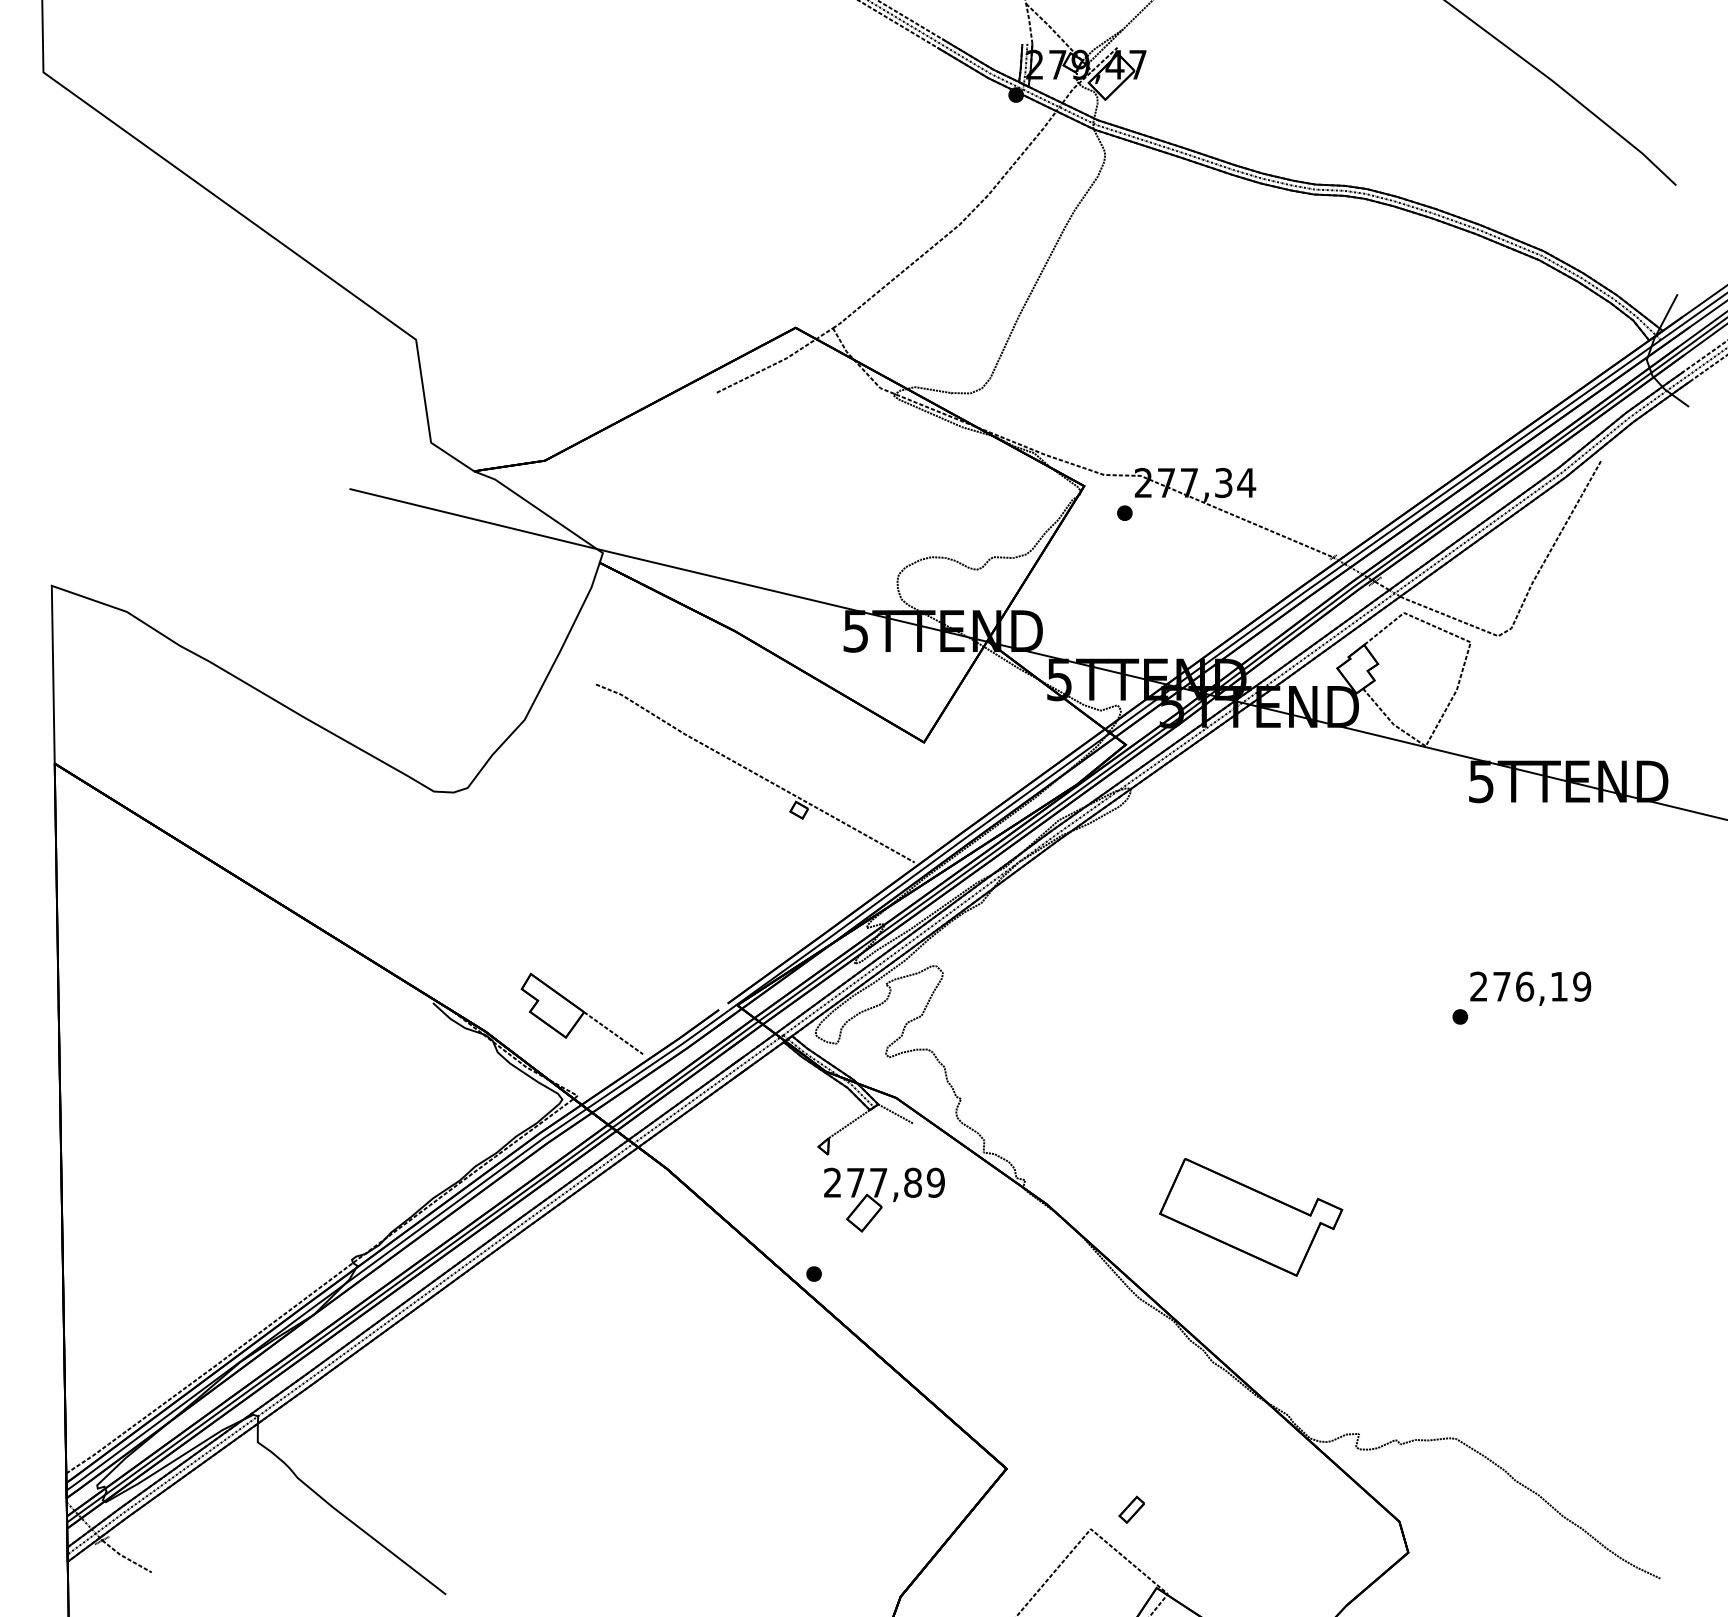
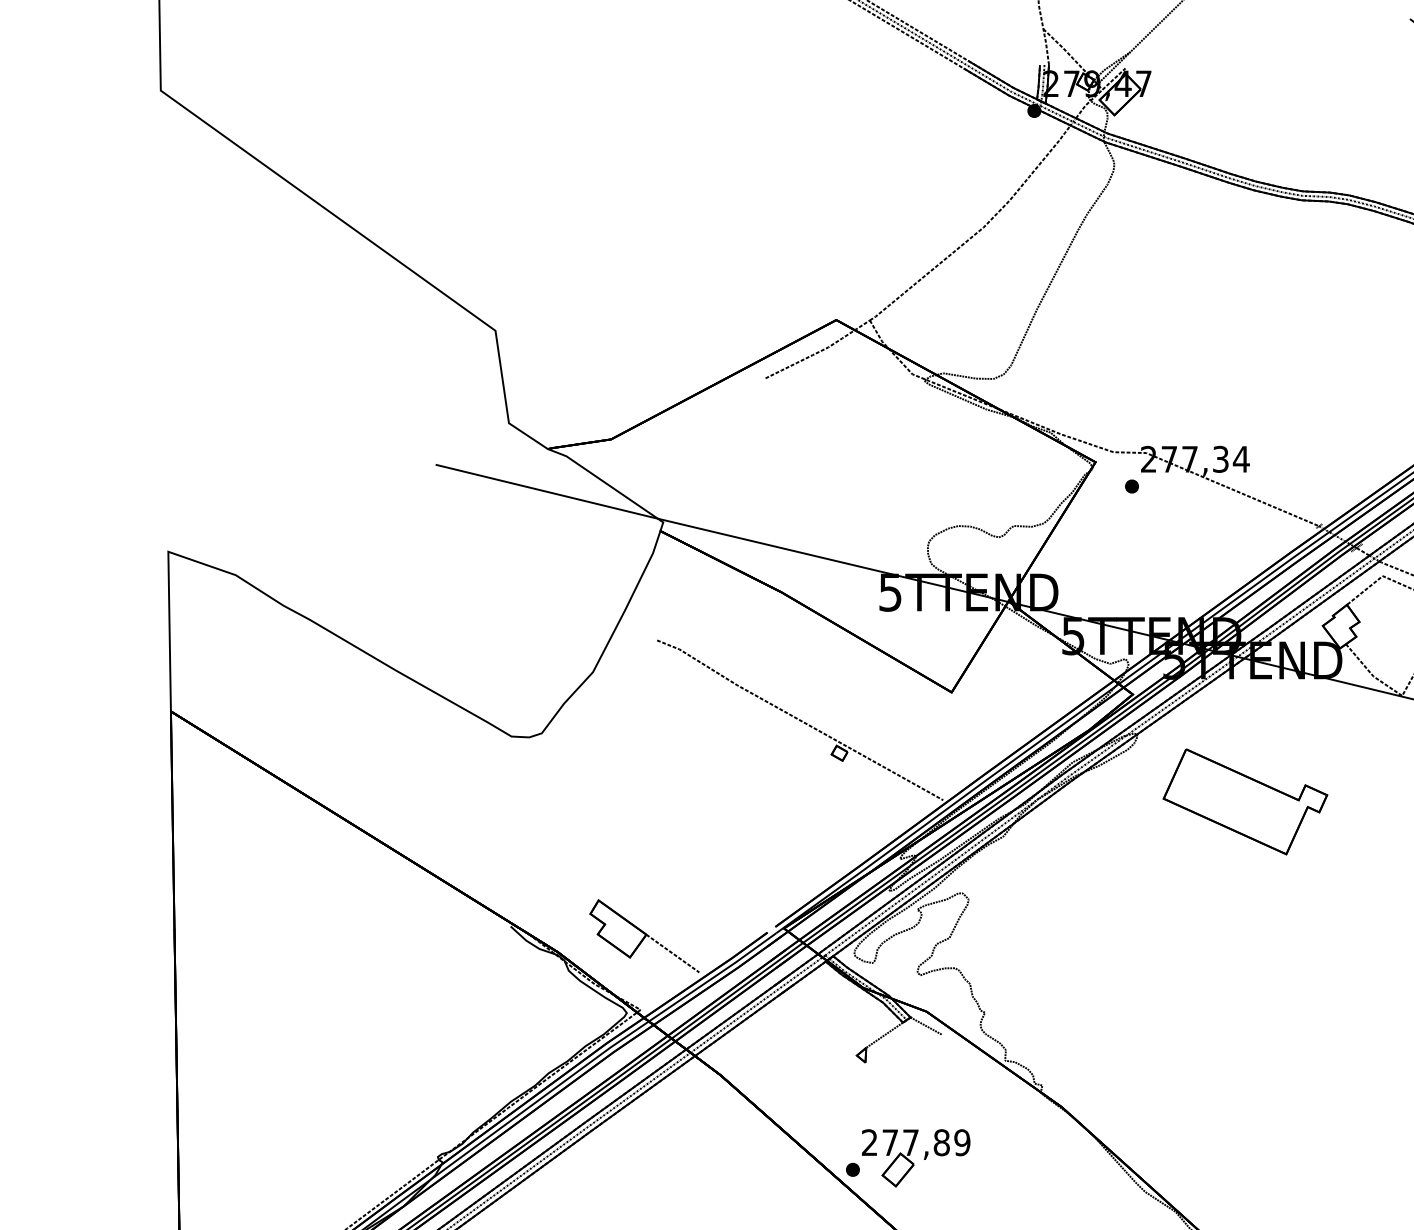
part: (879, 1203) -> (911, 1161), moved
part: (1251, 1217) -> (1245, 802), moved

